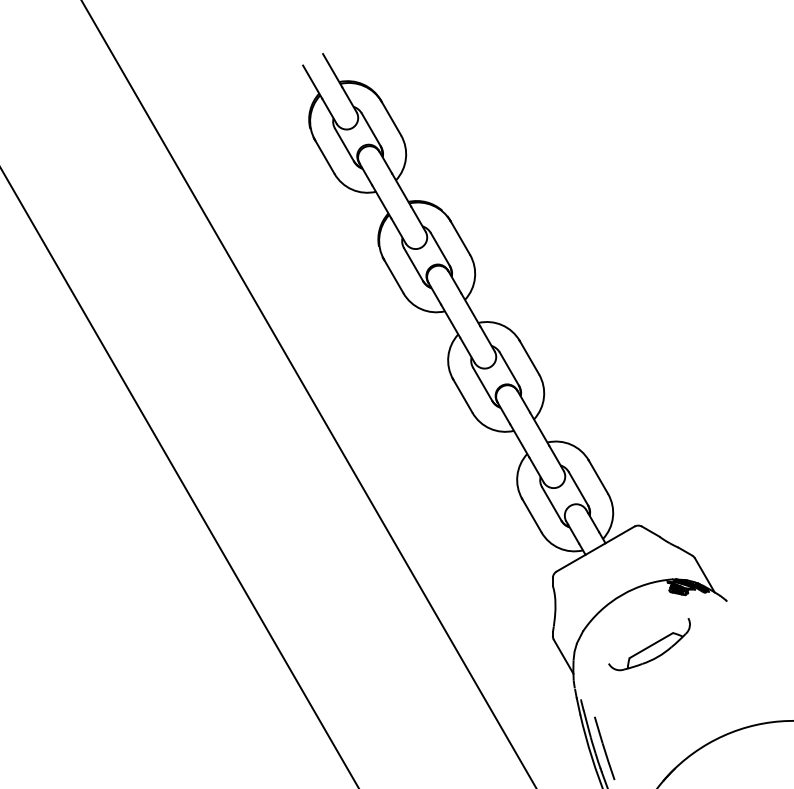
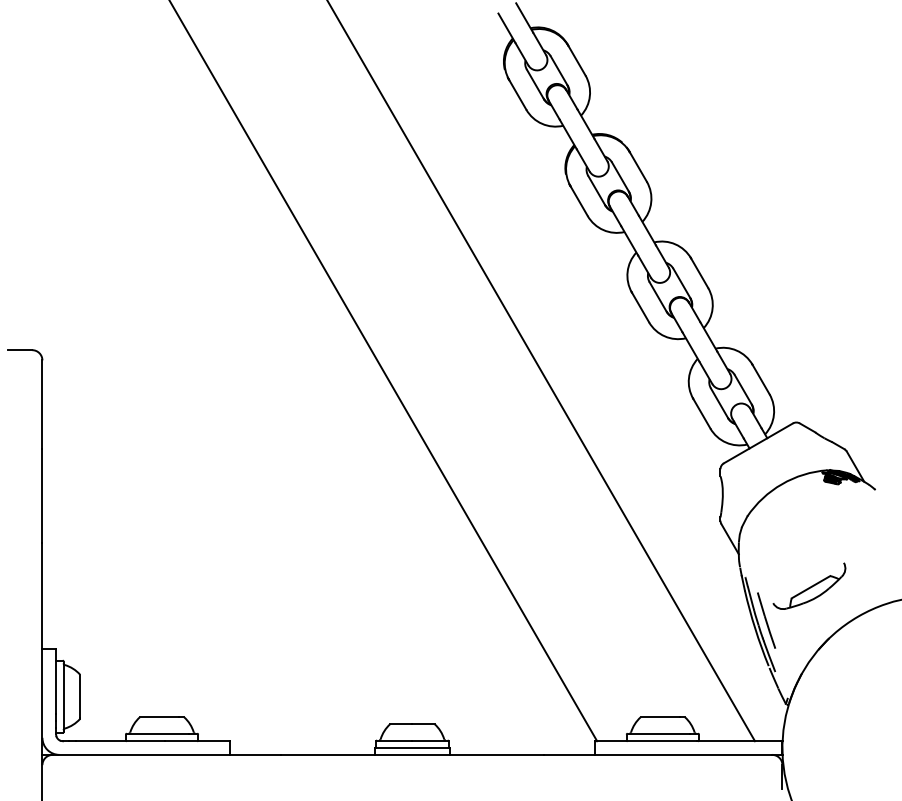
part: (649, 643) -> (809, 585), moved

